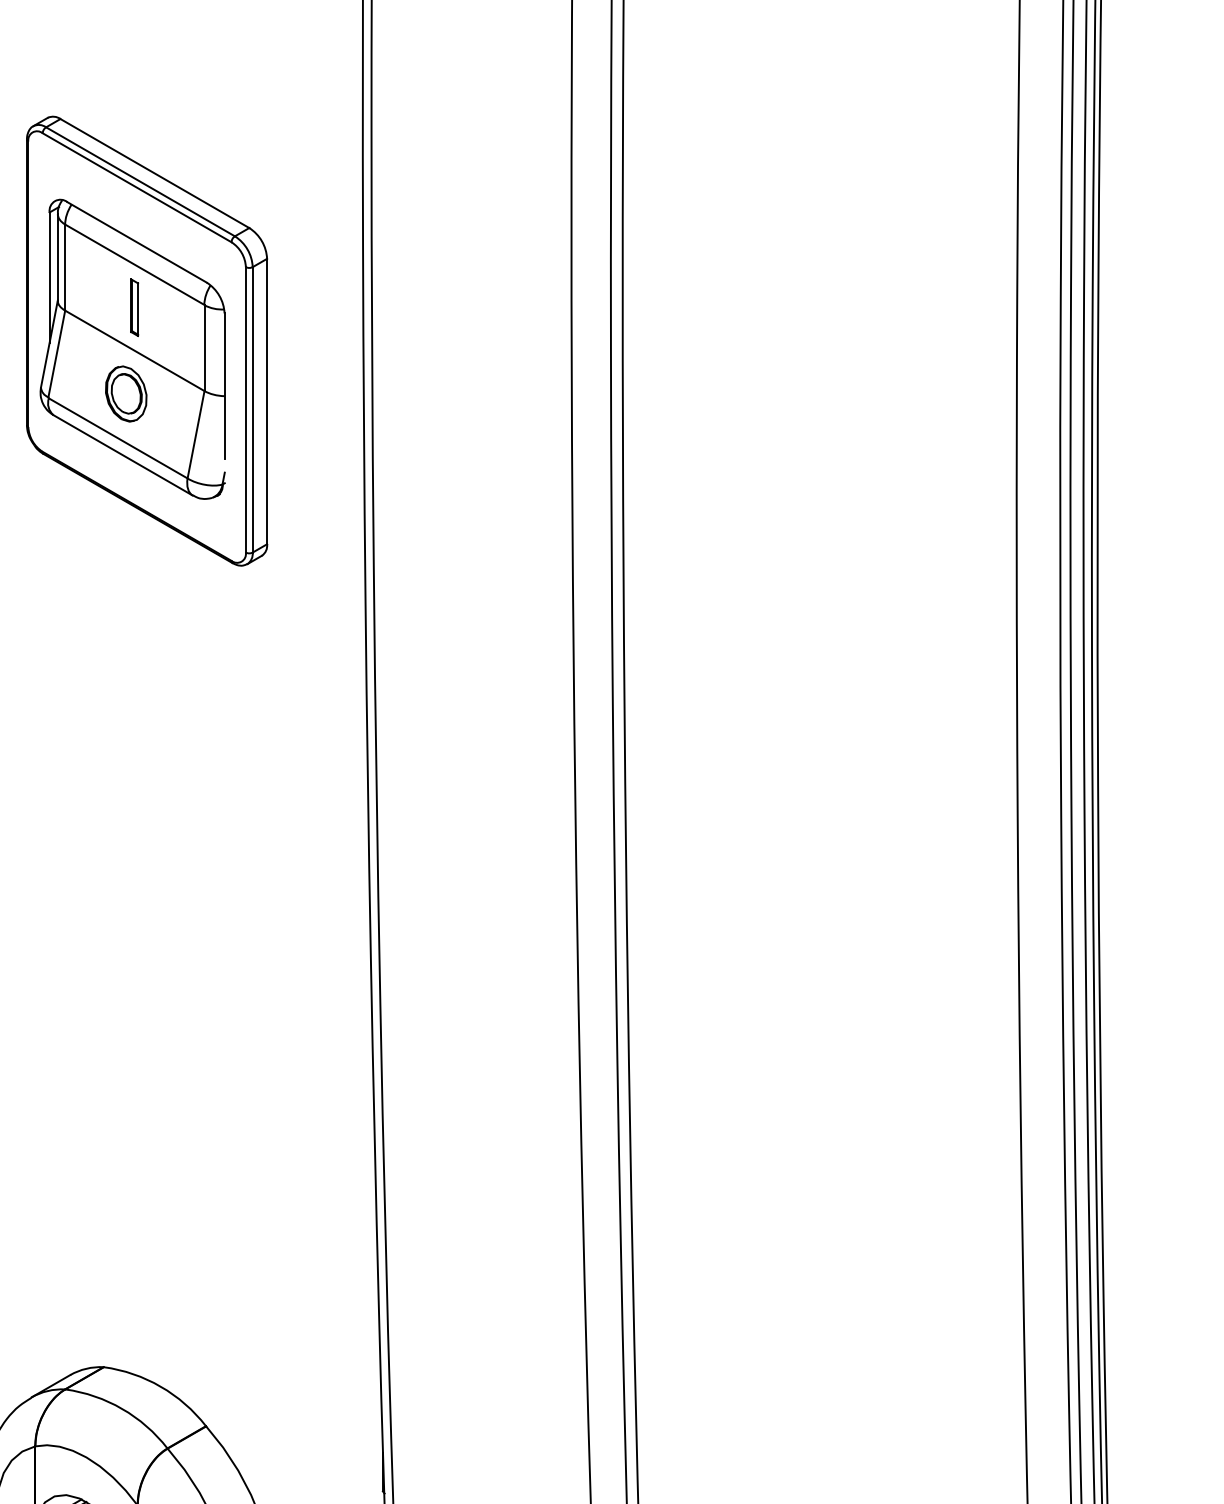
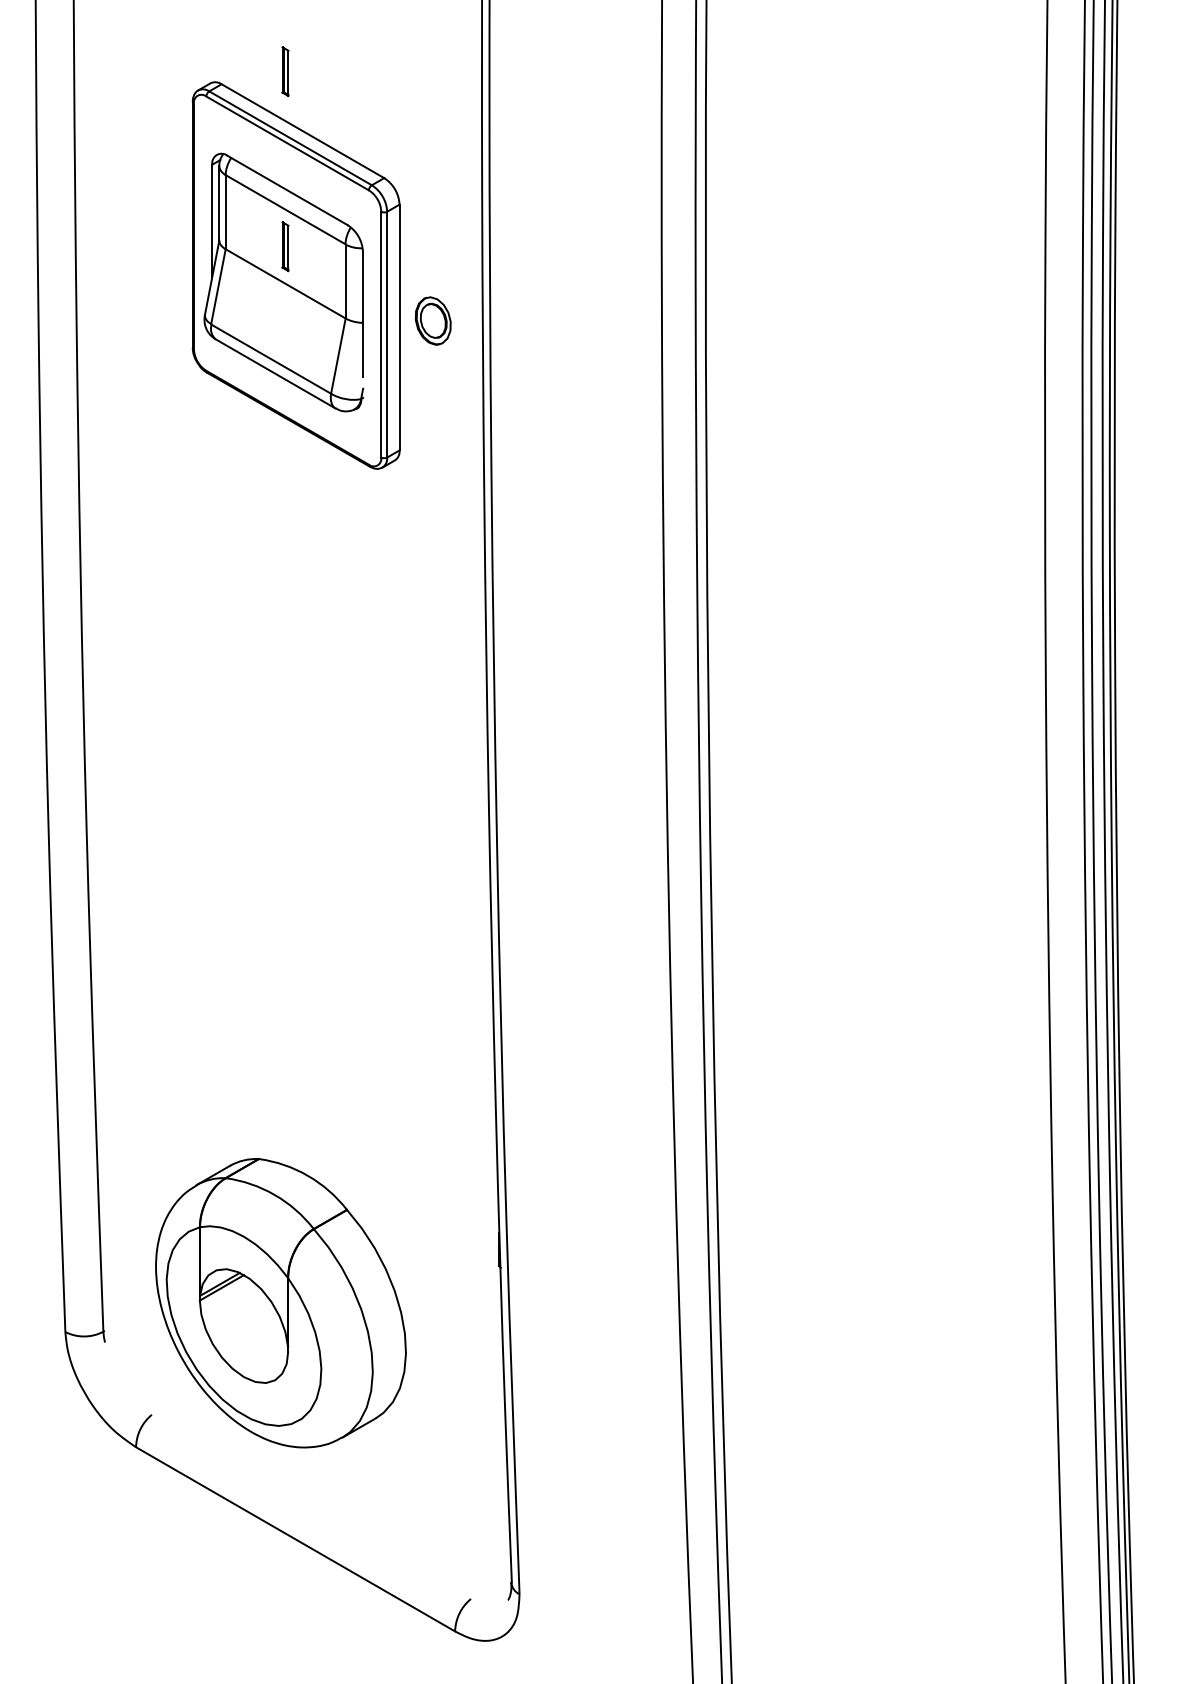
part: (134, 104) -> (285, 71), added
part: (125, 393) -> (432, 320), moved

